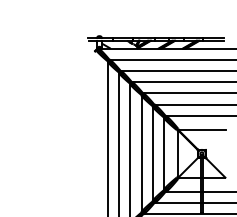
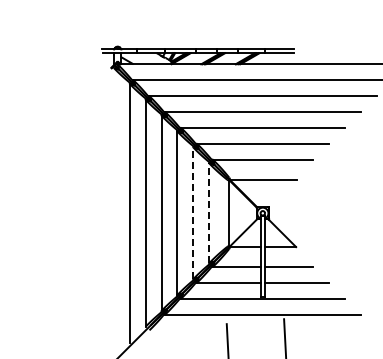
line: (152, 153) -> (193, 212), solid -> dashed
line: (164, 153) -> (209, 212), solid -> dashed

